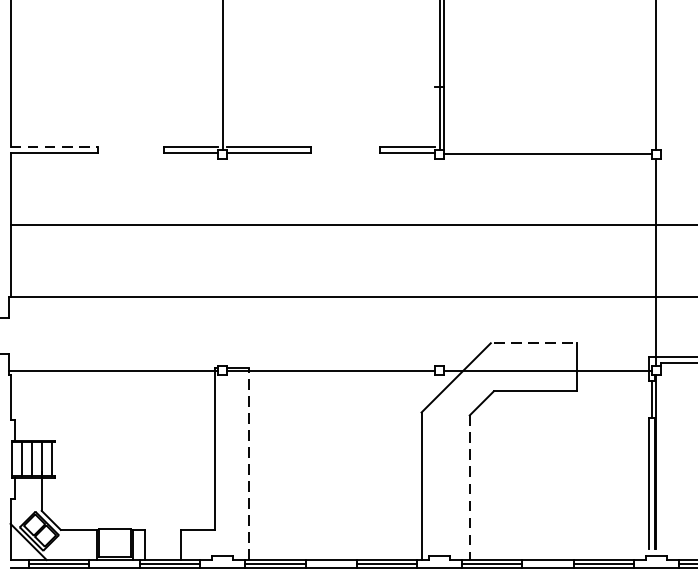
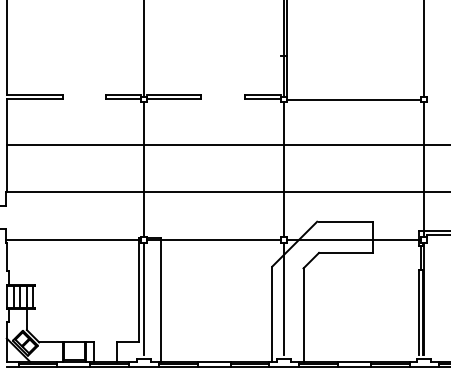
line: (54, 146) -> (35, 94), dashed -> solid
line: (222, 262) -> (143, 169), added
line: (440, 262) -> (284, 169), added
line: (534, 342) -> (345, 221), dashed -> solid
line: (222, 461) -> (143, 298), added
line: (440, 461) -> (284, 298), added
line: (249, 463) -> (161, 299), dashed -> solid
line: (469, 488) -> (303, 315), dashed -> solid

